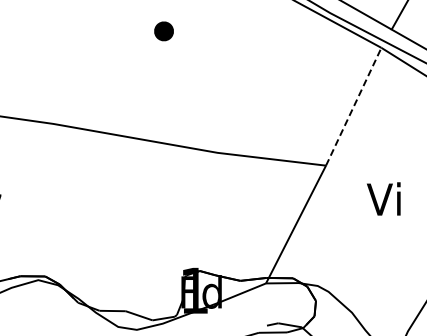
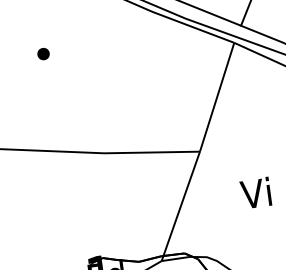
part: (164, 31) -> (43, 54), size x0.71
line: (353, 106) -> (216, 97), dashed -> solid
text: (383, 198) -> (255, 192), moved

